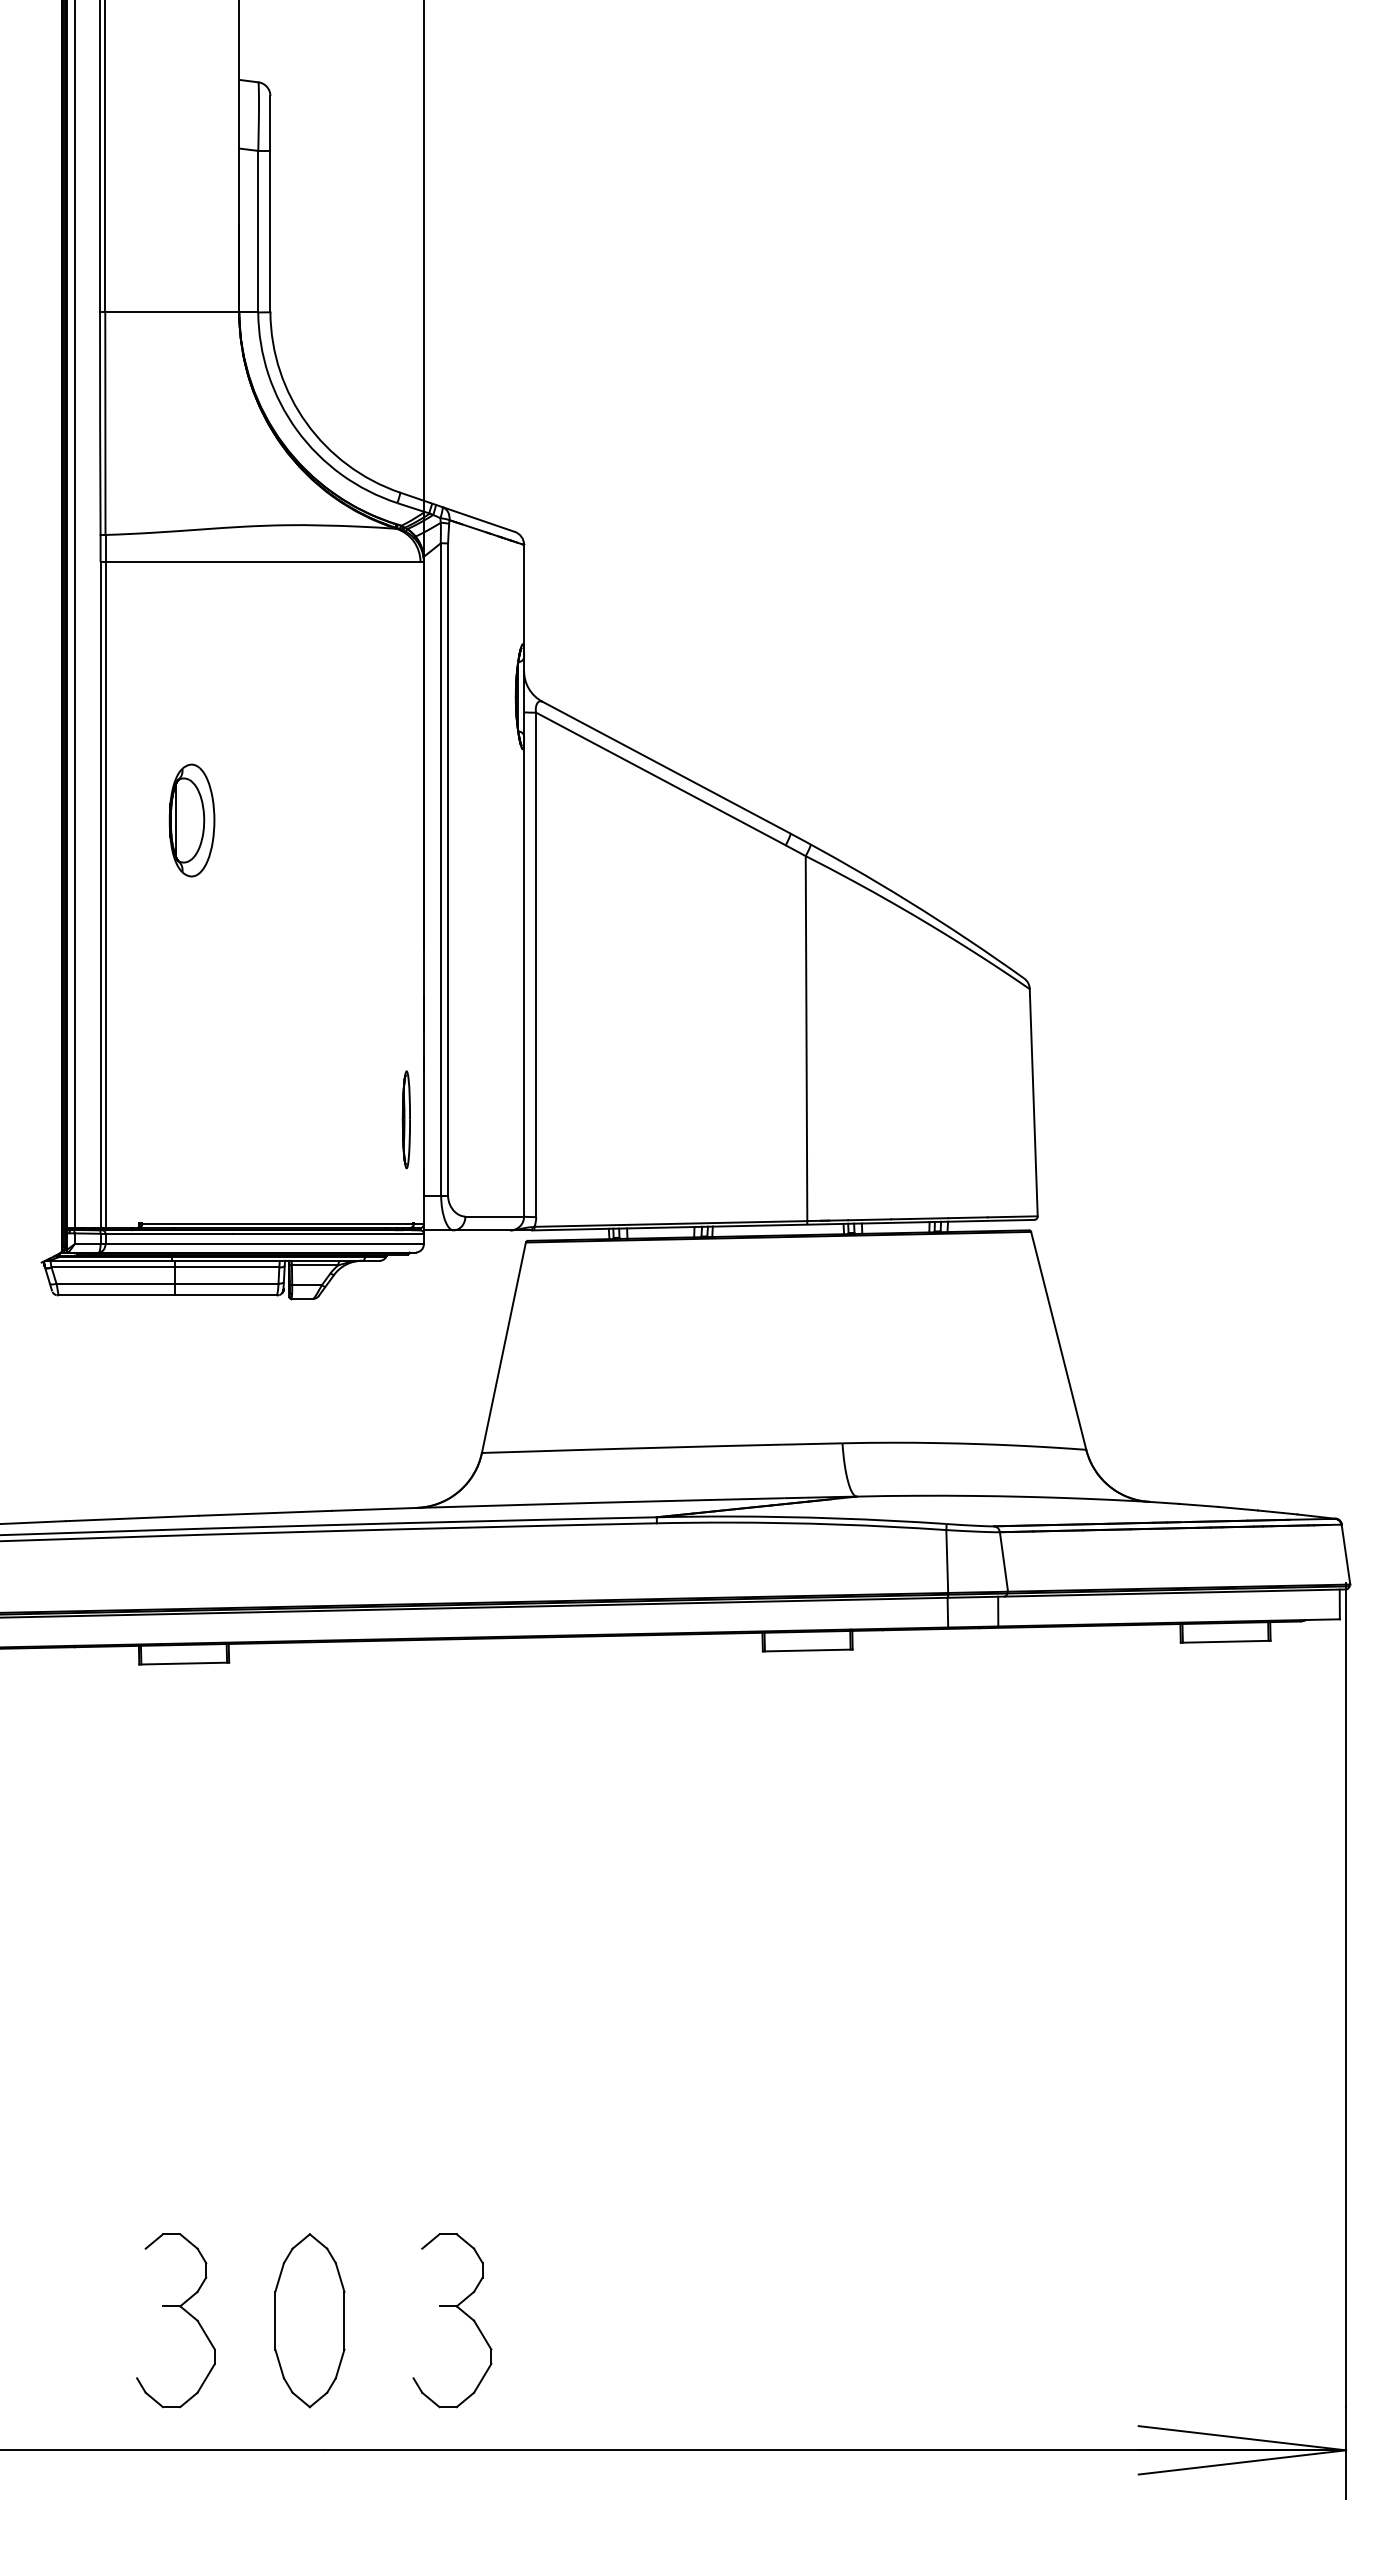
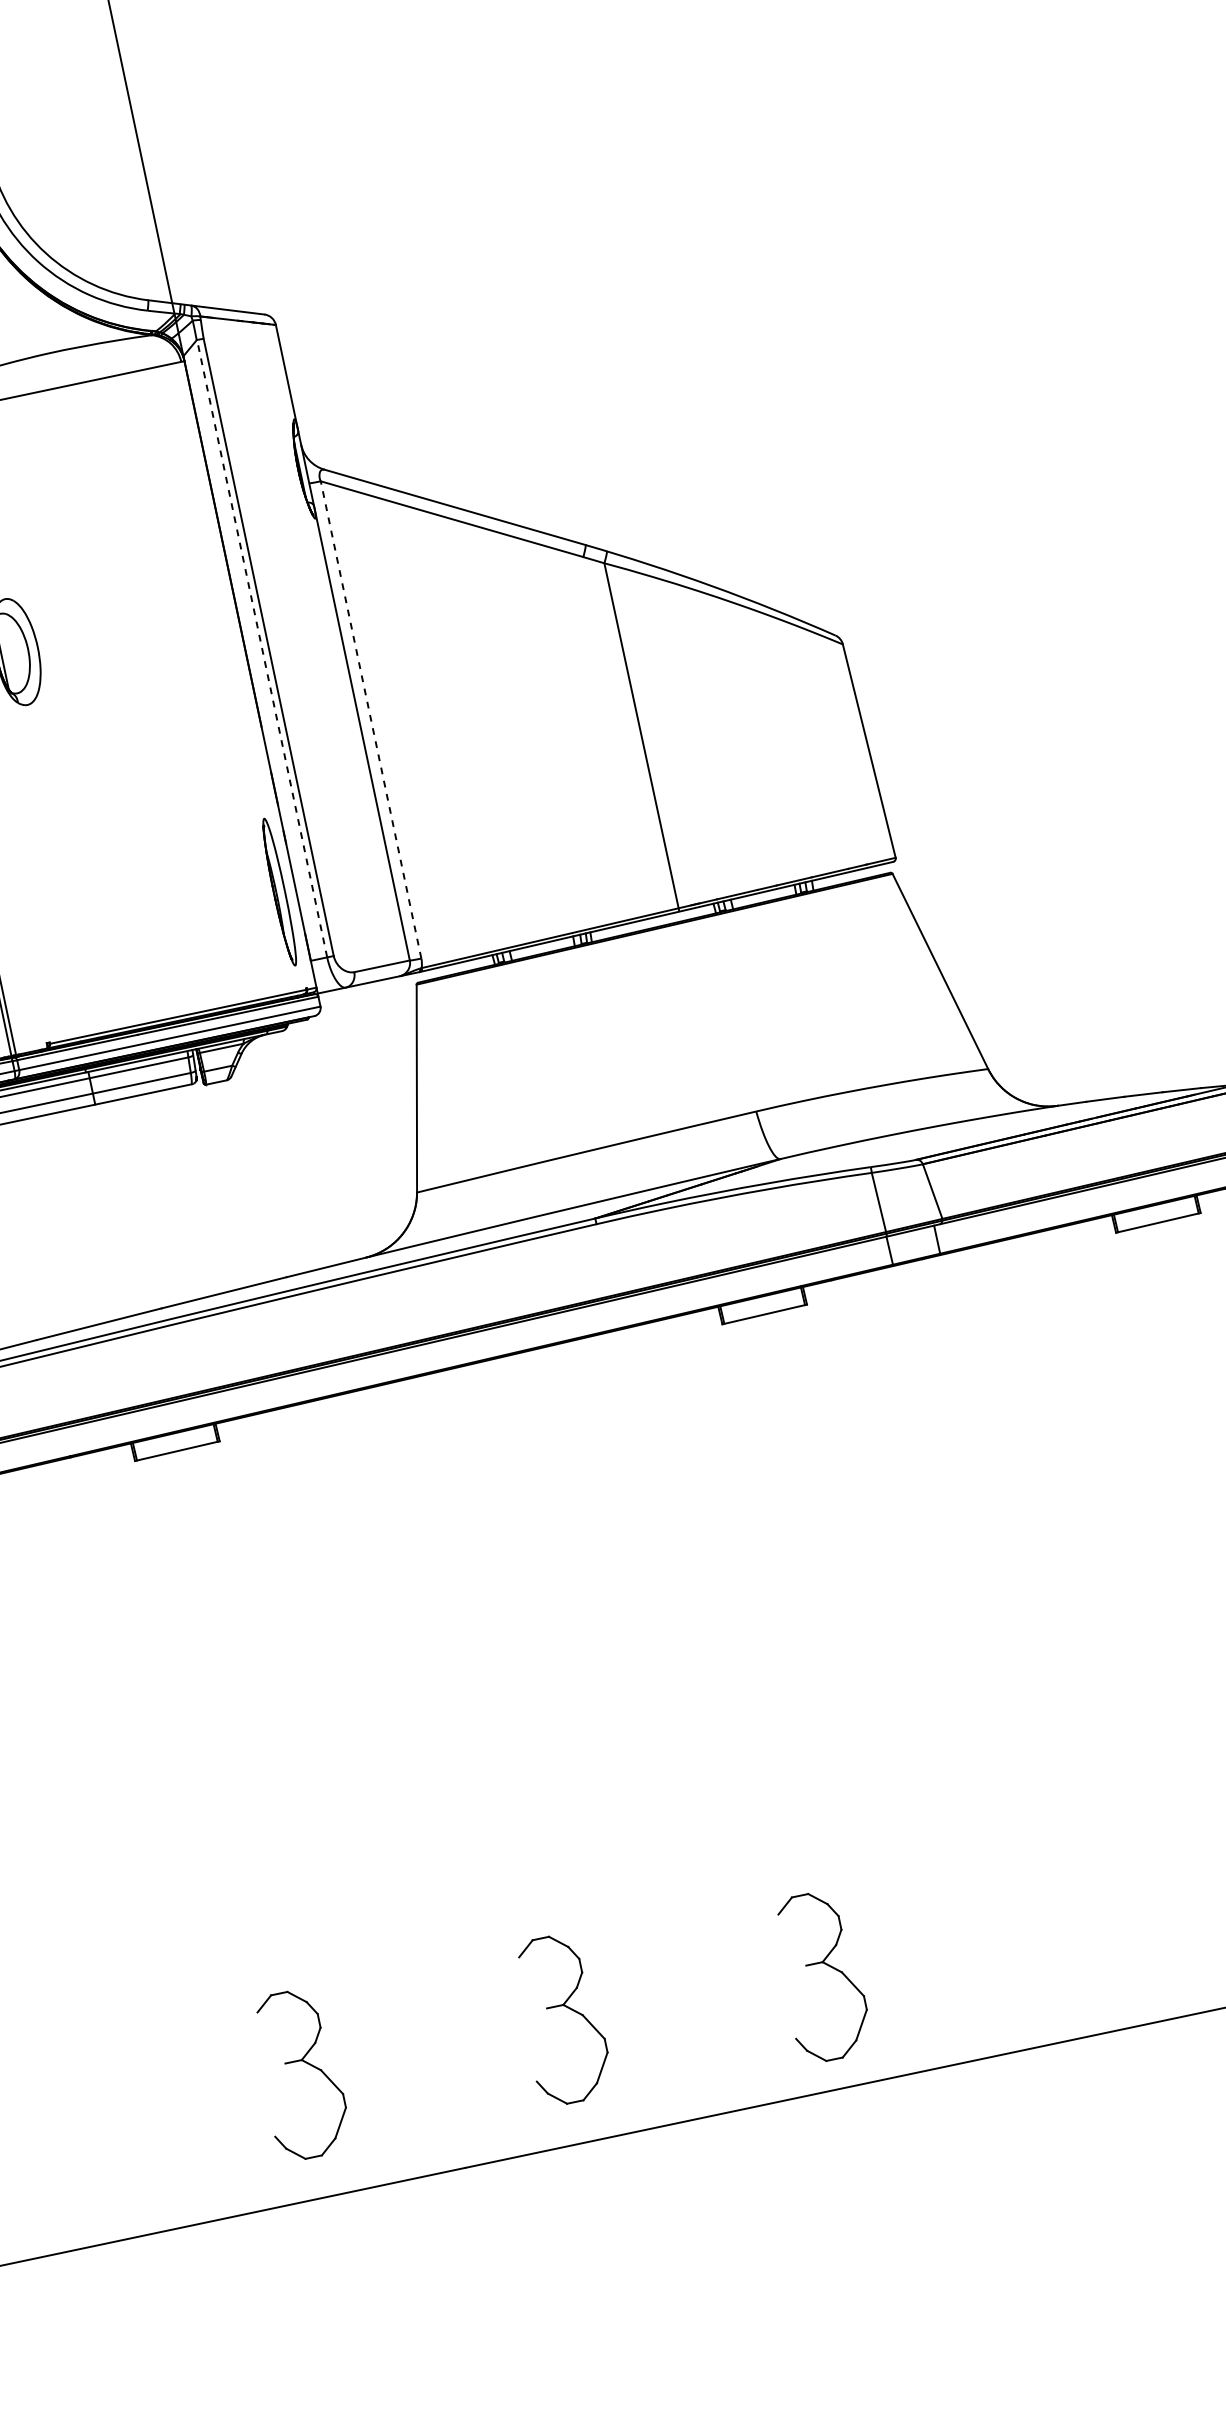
line: (441, 869) -> (262, 648), solid -> dashed
line: (536, 964) -> (371, 719), solid -> dashed
part: (405, 1119) -> (278, 892), size x1.6
part: (309, 2320) -> (426, 2047), removed
part: (732, 2323) -> (827, 1966), added

